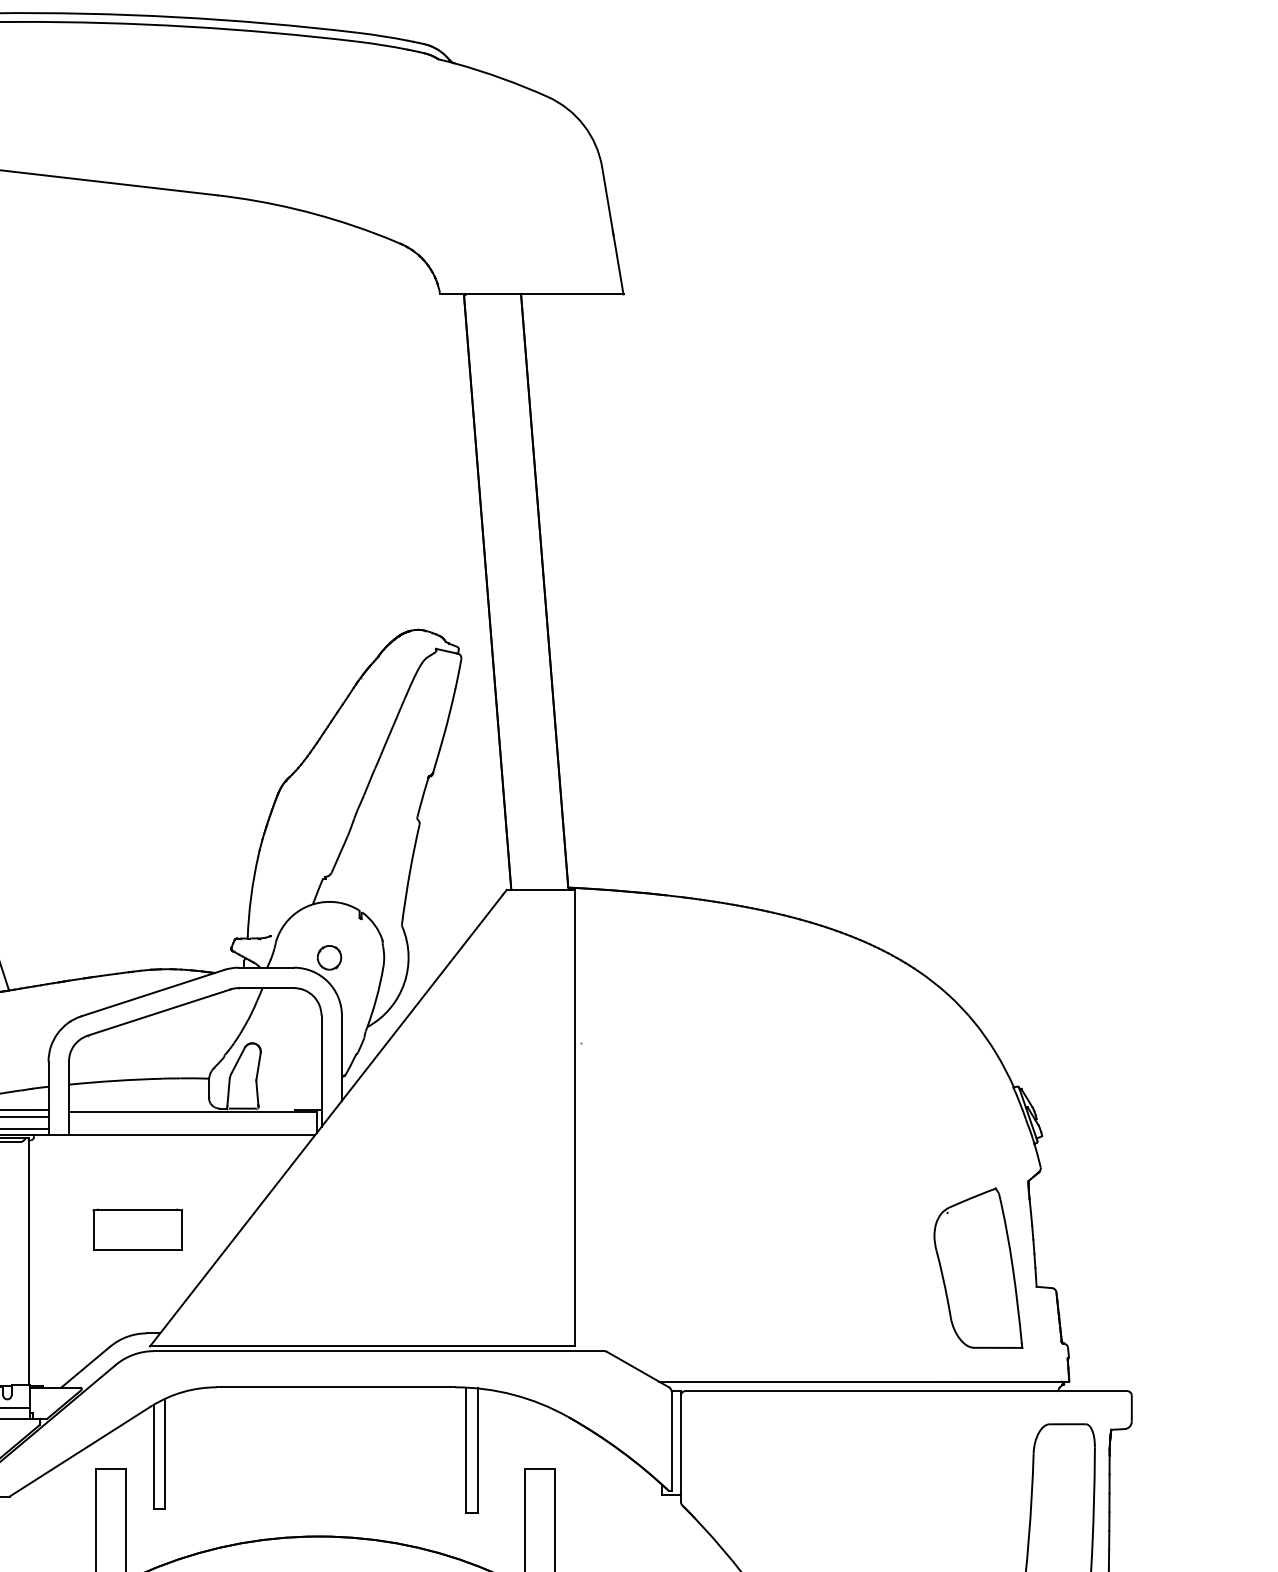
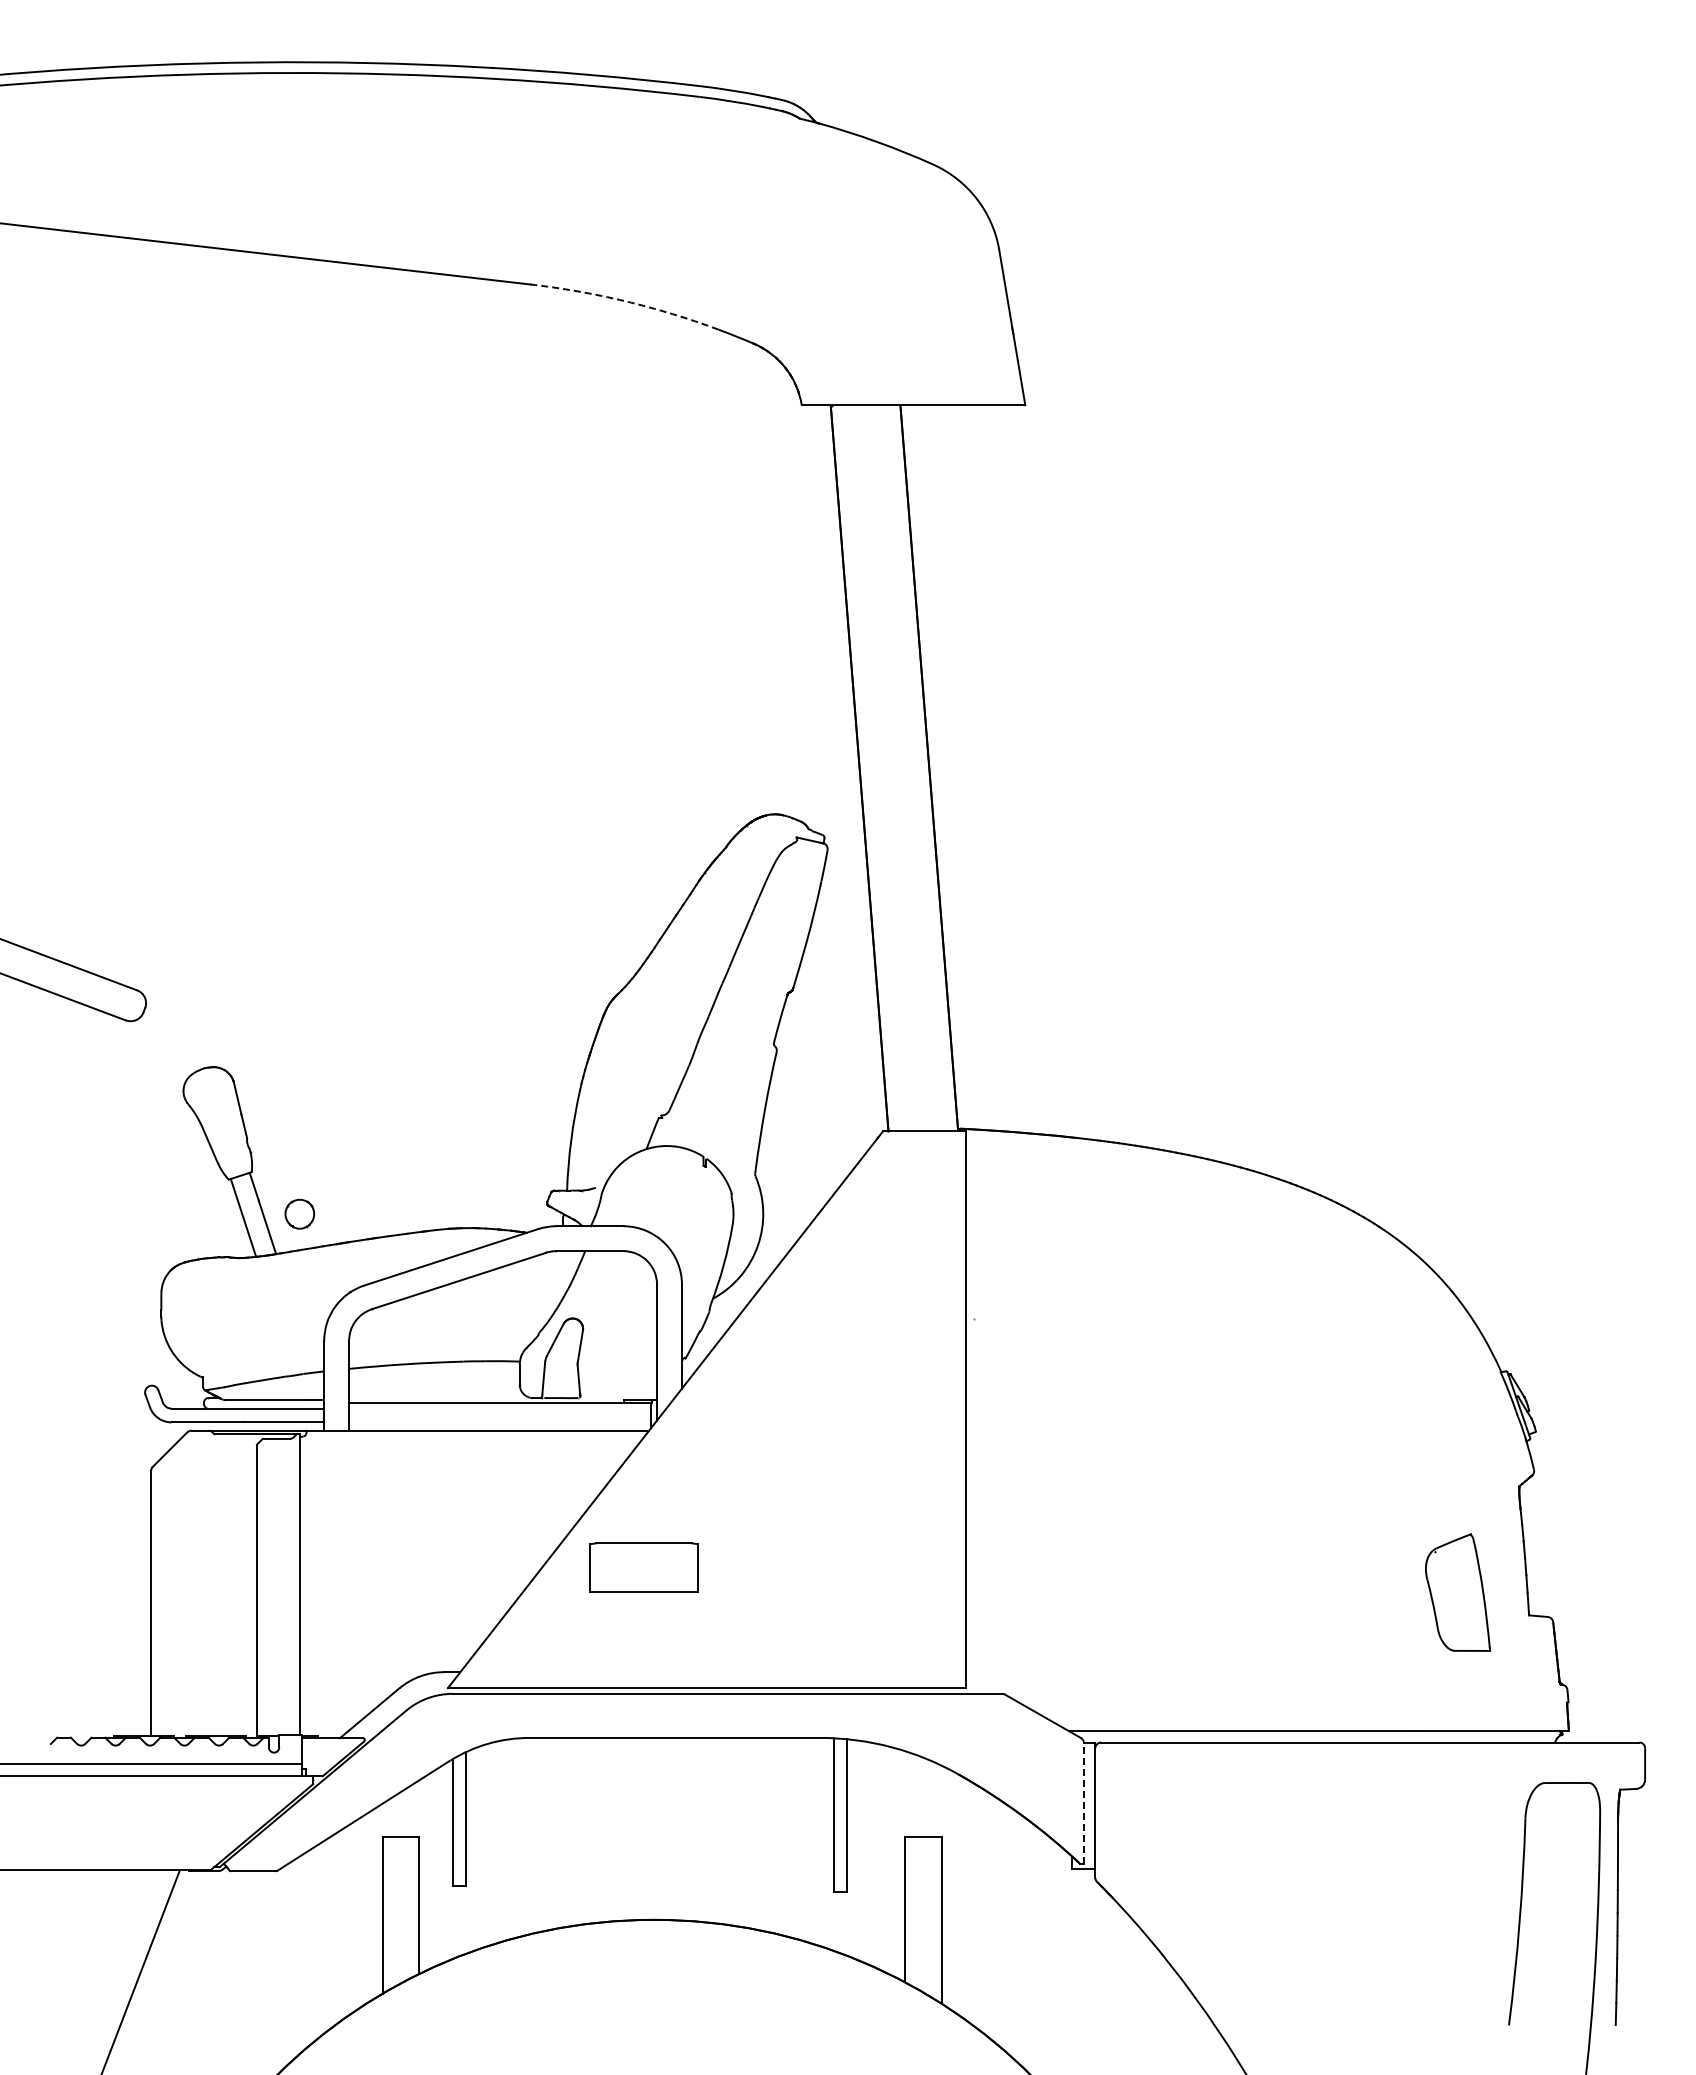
arc: (295, 209) -> (625, 301), solid -> dashed
part: (329, 957) -> (299, 1213), moved
part: (137, 1229) -> (643, 1567), moved
part: (977, 1268) -> (1457, 1592), size x0.6
line: (672, 1441) -> (1084, 1803), solid -> dashed

